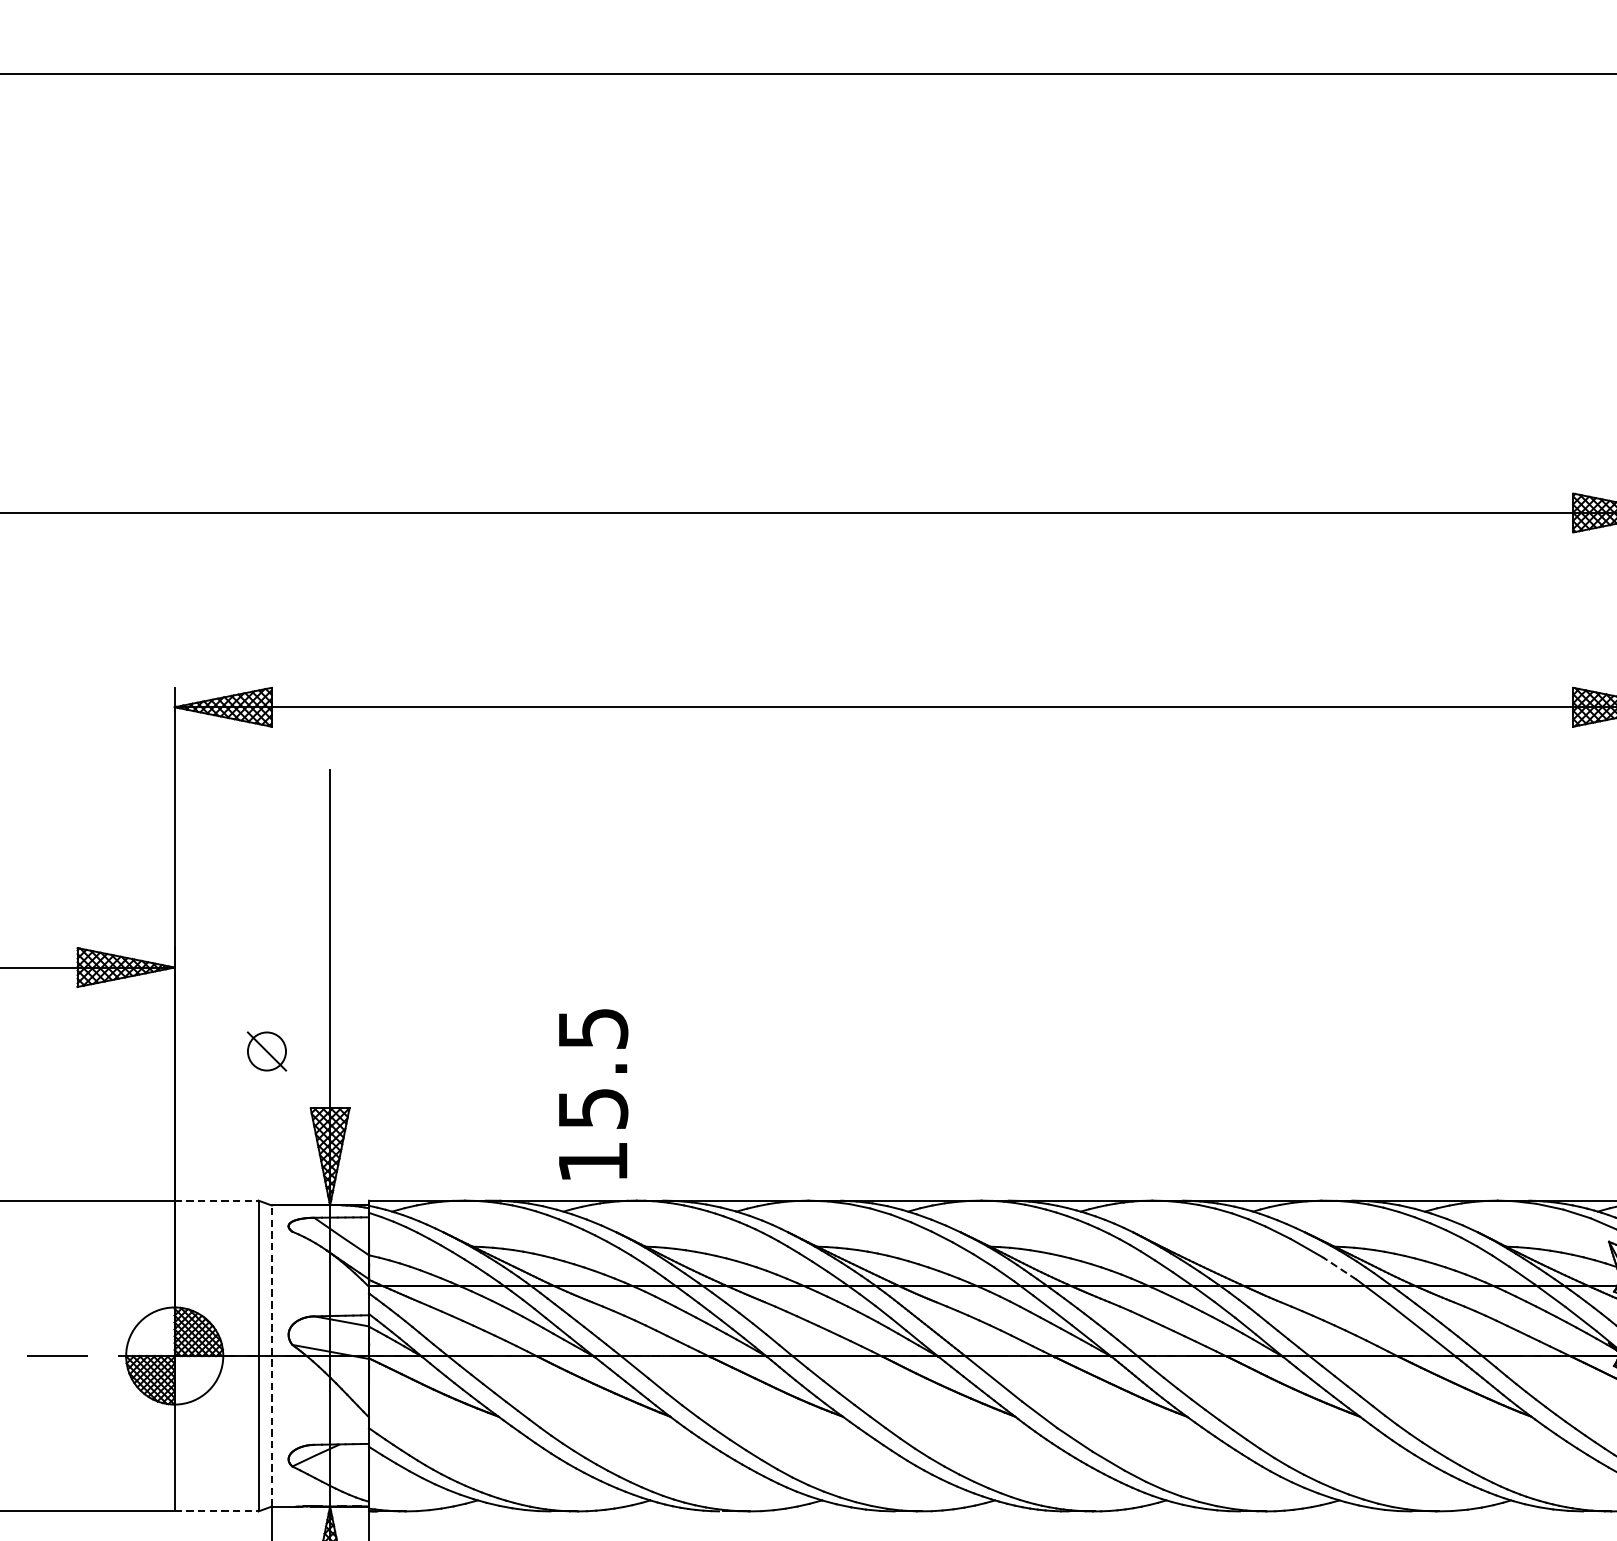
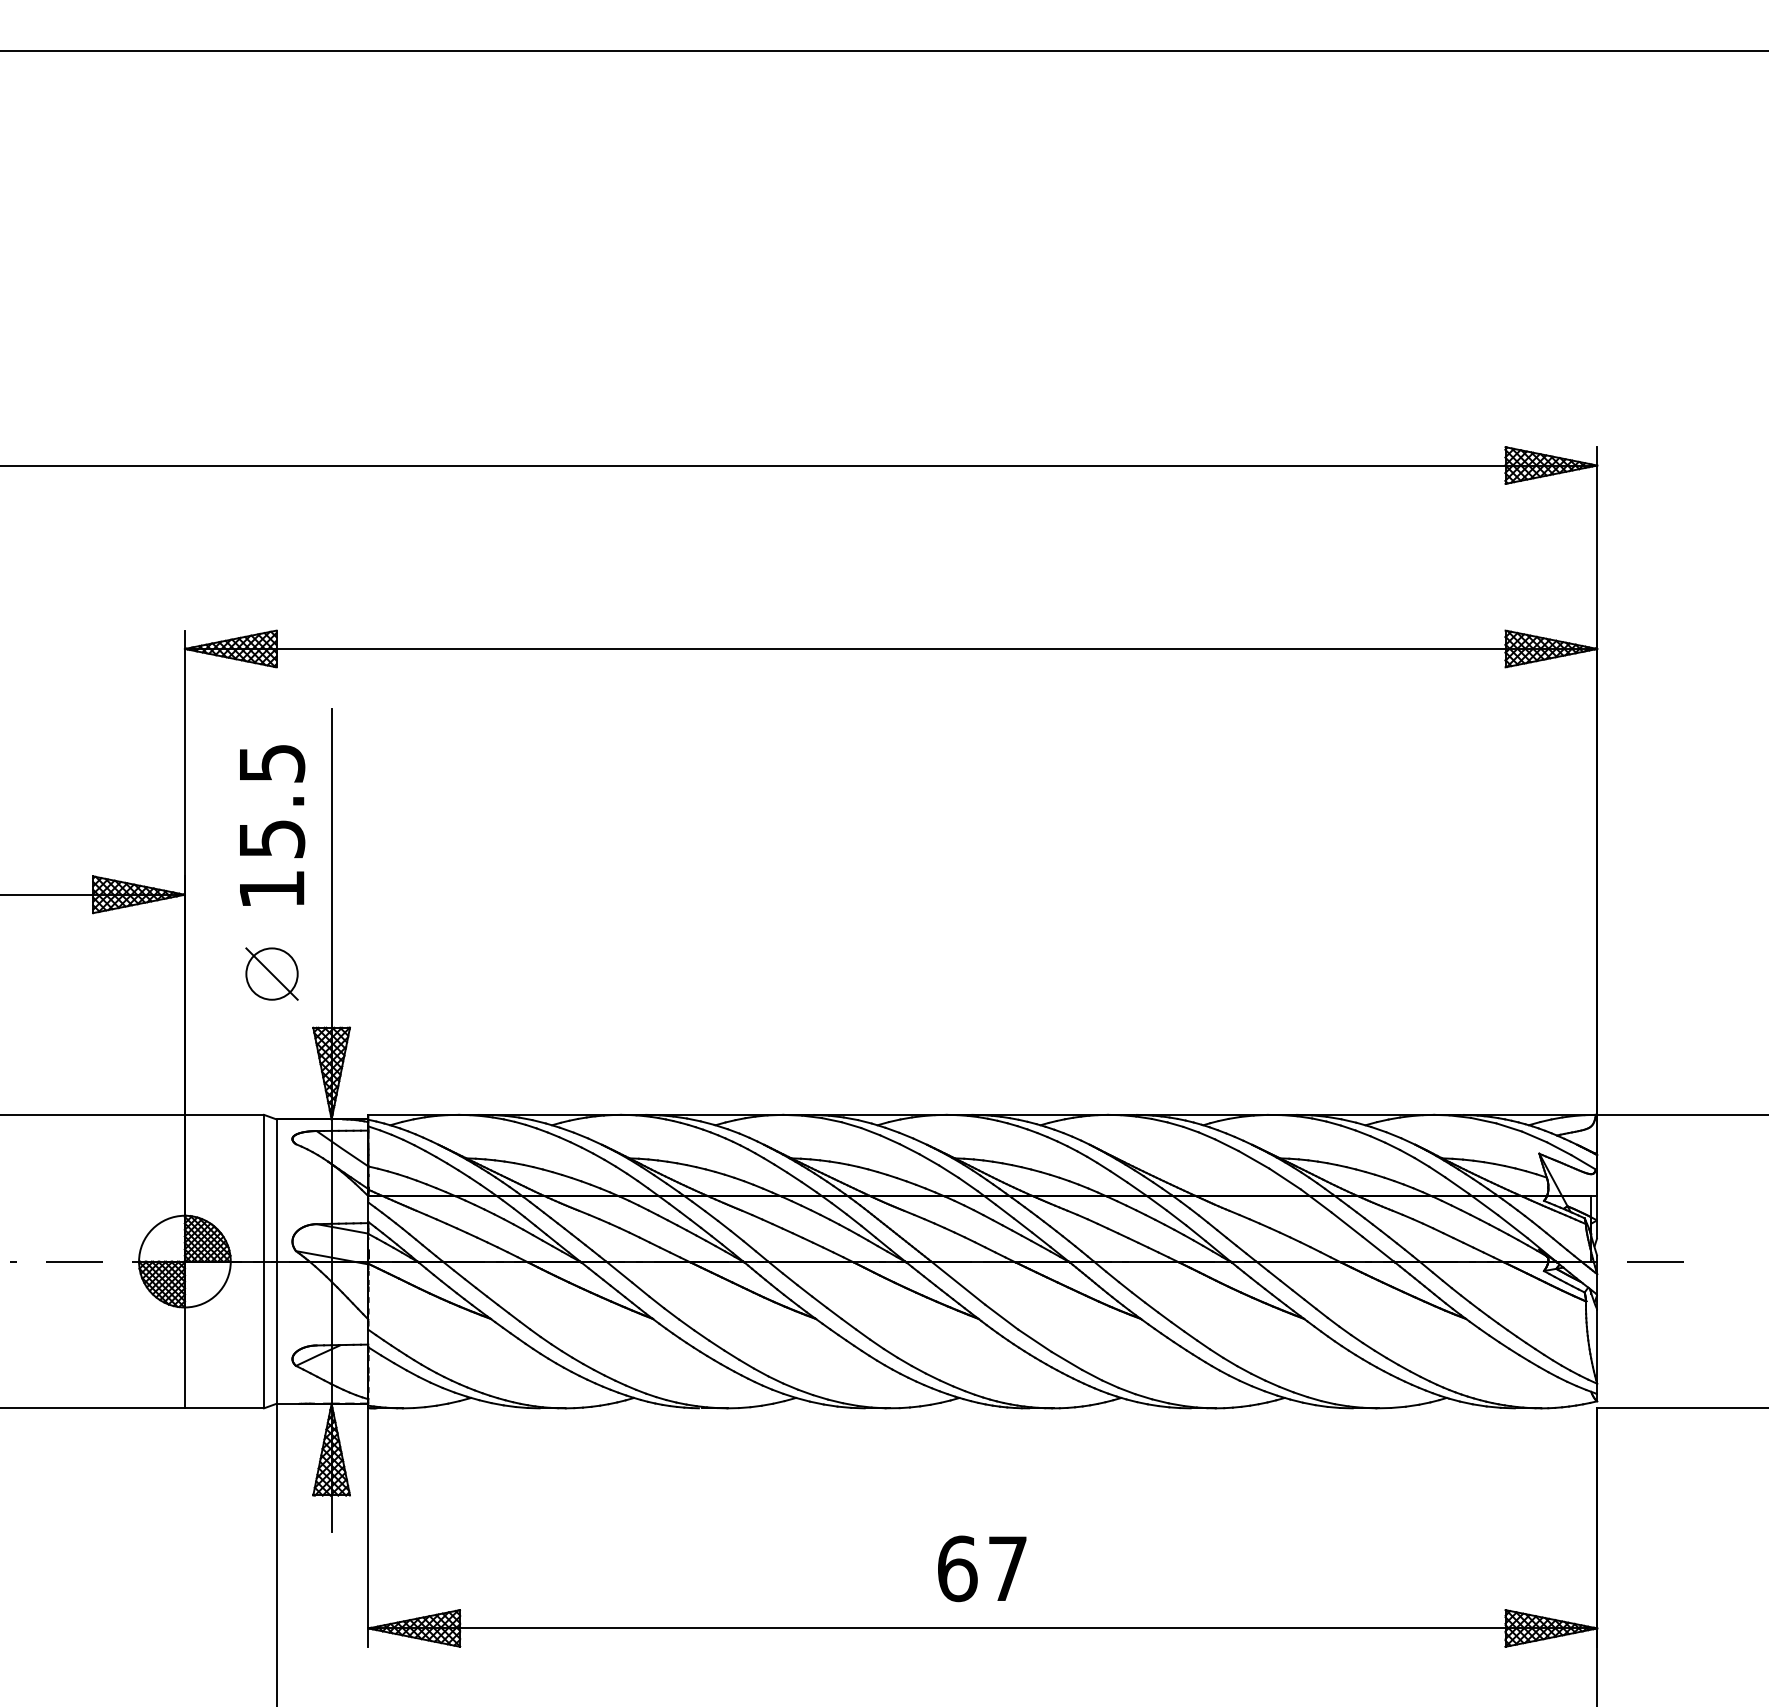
part: (266, 1050) -> (271, 973), size x1.43
text: (593, 1094) -> (272, 825), moved
line: (216, 1200) -> (224, 1114), dashed -> solid
line: (1340, 1269) -> (1285, 1179), dashed -> solid
line: (271, 1355) -> (276, 1261), dashed -> solid
line: (216, 1511) -> (224, 1408), dashed -> solid

